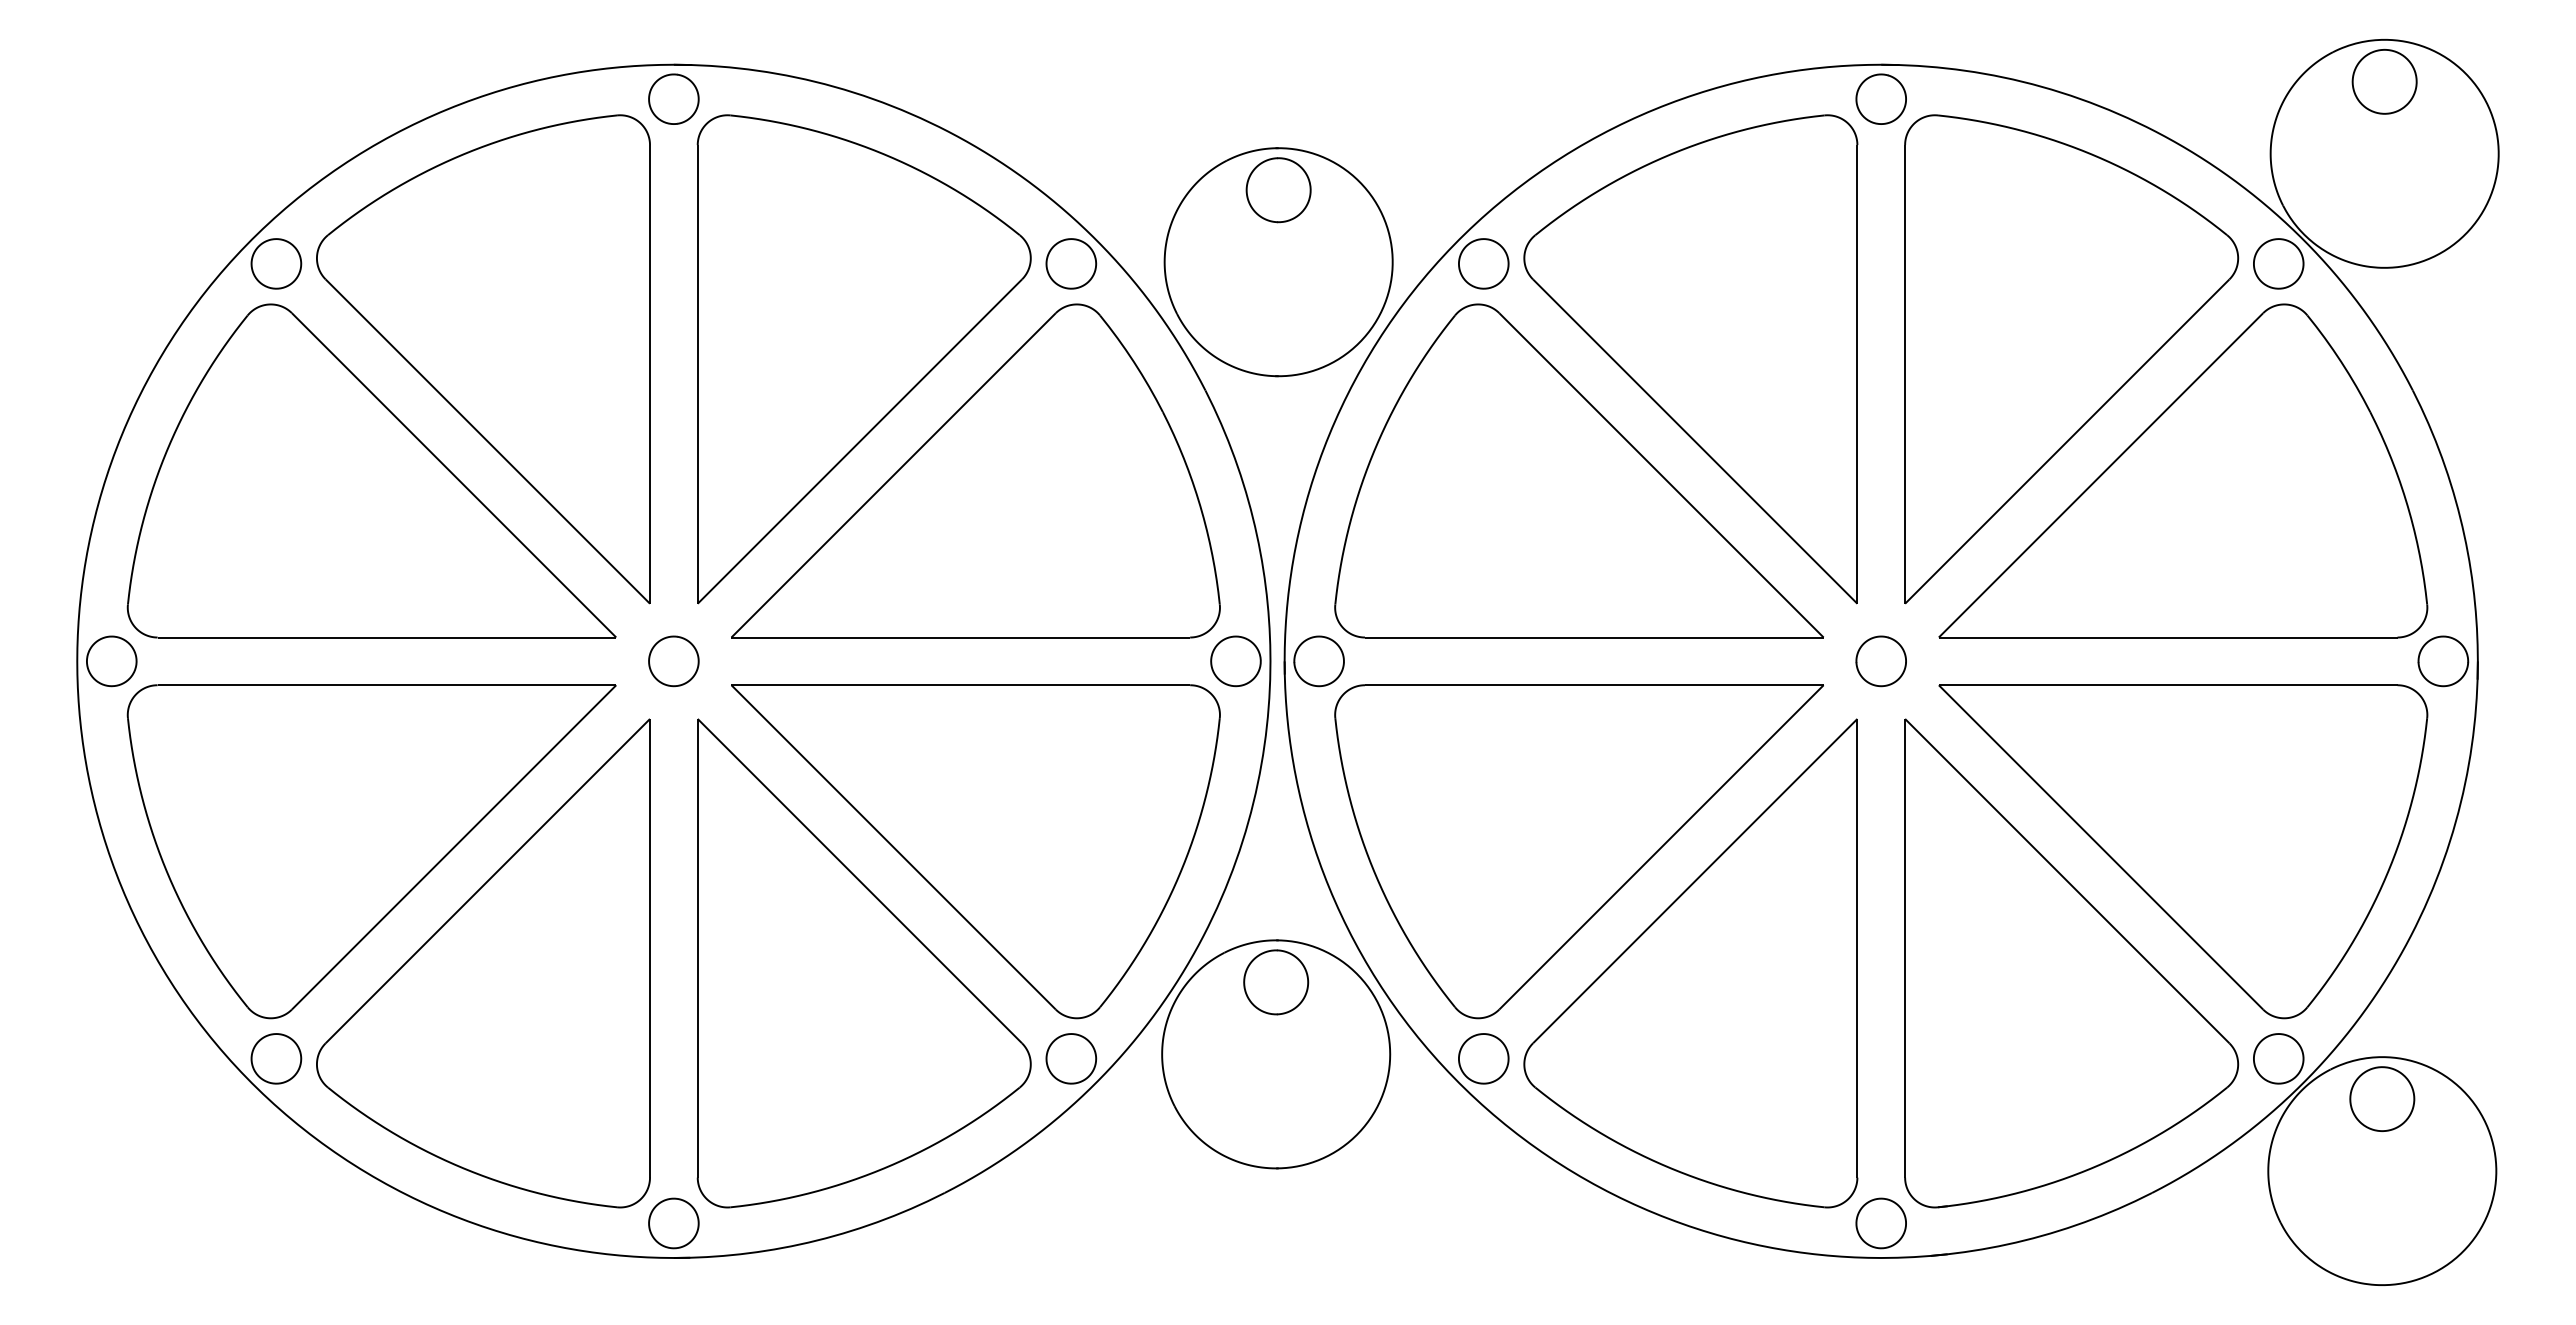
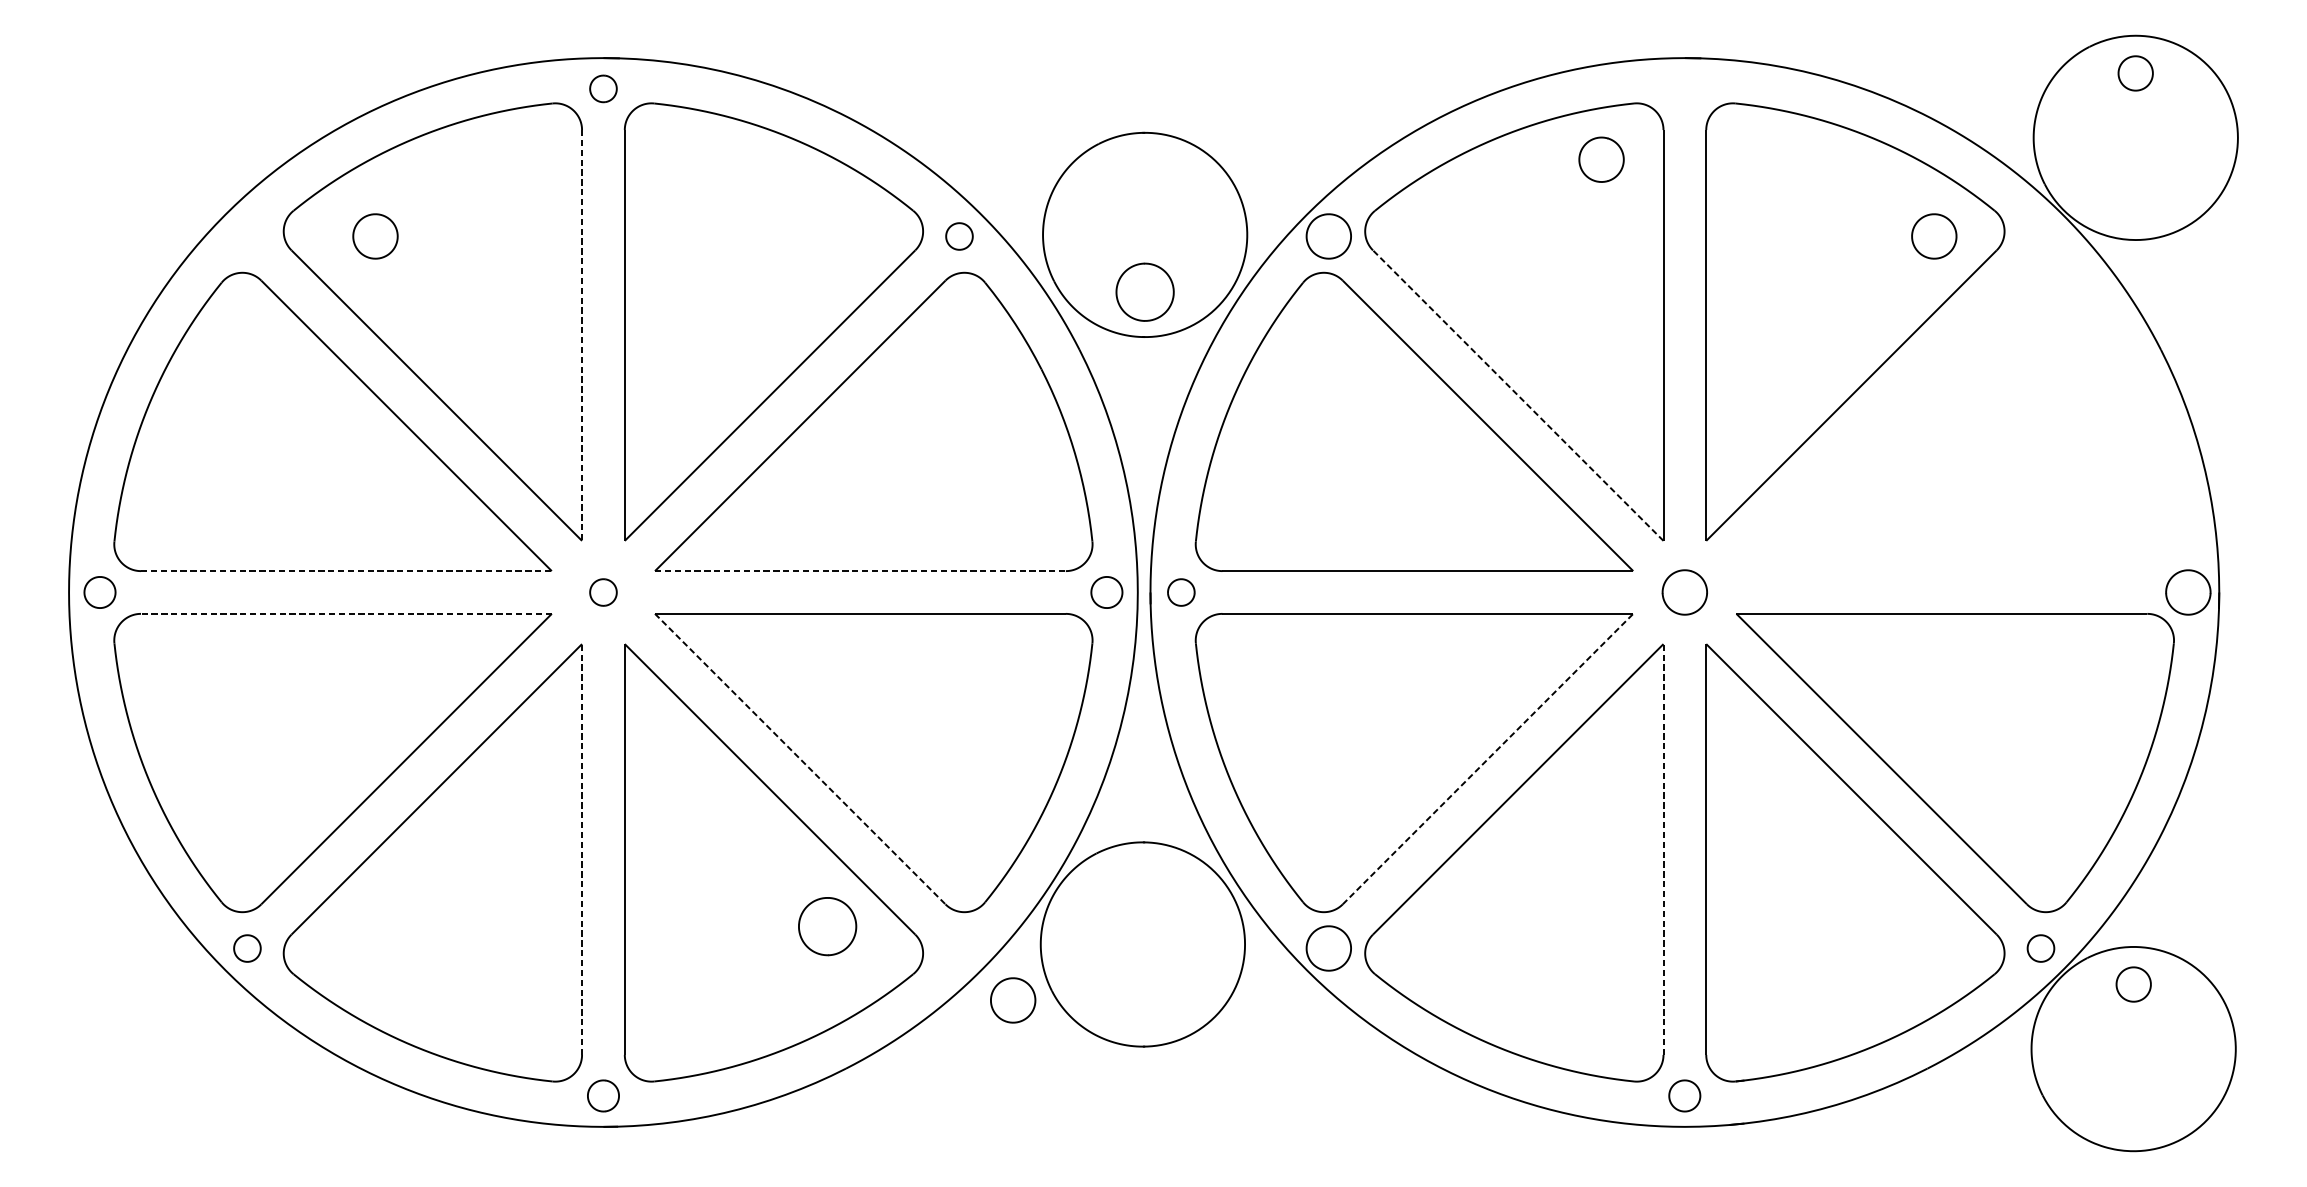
part: (2384, 81) -> (2135, 73), size x0.6
part: (673, 98) -> (603, 88), size x0.6
part: (1880, 98) -> (1600, 159), moved
part: (1278, 190) -> (1144, 292), moved
part: (276, 263) -> (375, 236), moved
part: (1071, 263) -> (959, 236), size x0.6
part: (2278, 263) -> (1934, 236), moved
line: (650, 374) -> (582, 335), solid -> dashed
line: (1694, 441) -> (1517, 395), solid -> dashed
part: (2183, 470) -> (1955, 421), removed
line: (387, 637) -> (346, 571), solid -> dashed
line: (961, 637) -> (861, 571), solid -> dashed
part: (111, 661) -> (99, 592), size x0.7
part: (673, 661) -> (603, 592), size x0.6
part: (1235, 661) -> (1106, 592), size x0.7
part: (1318, 661) -> (1180, 592), size x0.6
line: (386, 685) -> (346, 614), solid -> dashed
line: (894, 847) -> (801, 759), solid -> dashed
line: (1661, 847) -> (1488, 759), solid -> dashed
line: (650, 947) -> (582, 848), solid -> dashed
line: (1857, 947) -> (1663, 848), solid -> dashed
part: (1276, 982) -> (827, 926), moved
part: (276, 1058) -> (247, 948), size x0.6
part: (1071, 1058) -> (1013, 1000), moved
part: (2278, 1058) -> (2040, 948), size x0.6
part: (2382, 1098) -> (2133, 984), size x0.6
part: (673, 1223) -> (603, 1095), size x0.7
part: (1880, 1223) -> (1684, 1095), size x0.7

